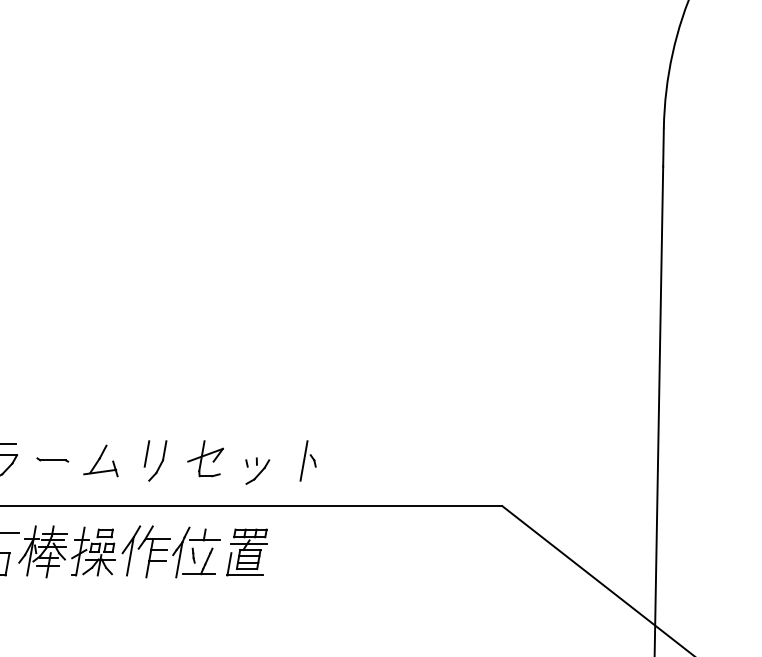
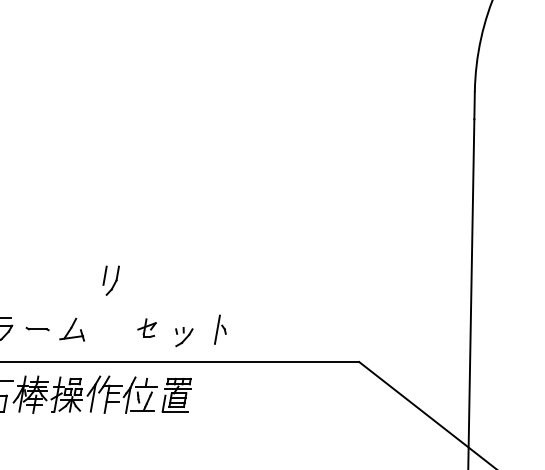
part: (204, 457) -> (146, 327), size x0.7
part: (154, 460) -> (110, 280), moved

